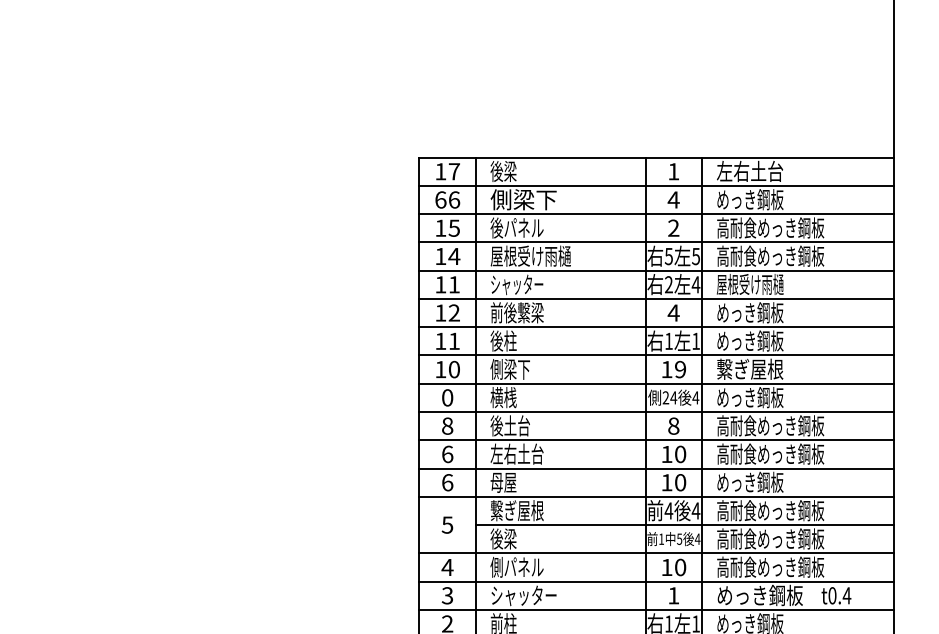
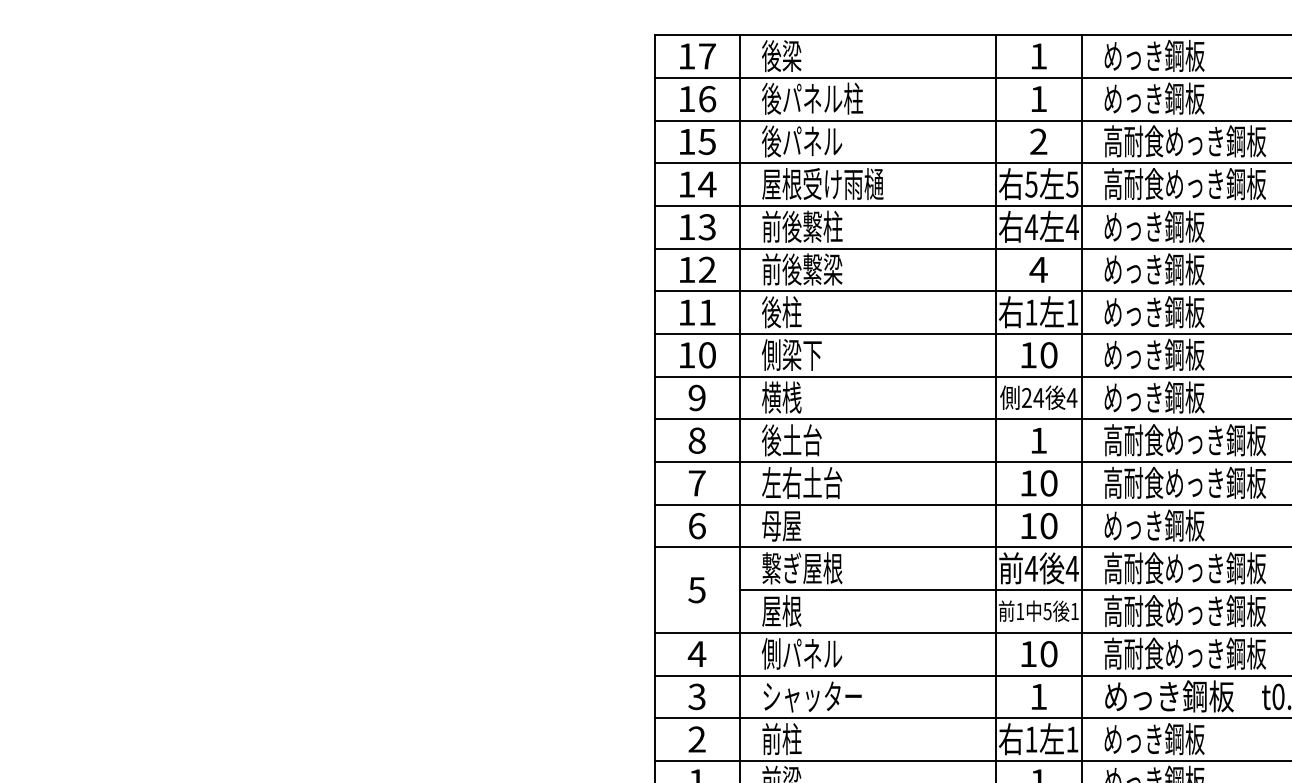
text: (750, 170) -> (1154, 54), 左右土台 -> めっき鋼板
text: (440, 199) -> (686, 98), 66 -> 16
text: (523, 199) -> (811, 98), 側梁下 -> 後パネル柱
text: (673, 199) -> (1038, 98), 4 -> 1
text: (453, 284) -> (706, 226), 11 -> 13
text: (516, 284) -> (801, 226), シャッター -> 前後繋柱
text: (668, 284) -> (1030, 226), 2 -> 4
text: (749, 284) -> (1153, 226), 屋根受け雨樋 -> めっき鋼板
text: (750, 368) -> (1154, 353), 繋ぎ屋根 -> めっき鋼板
text: (680, 369) -> (1048, 355), 19 -> 10
text: (447, 397) -> (697, 397), 0 -> 9
text: (673, 425) -> (1038, 439), 8 -> 1
text: (447, 454) -> (697, 483), 6 -> 7
text: (503, 538) -> (781, 610), 後梁 -> 屋根
text: (697, 538) -> (1074, 610), 4 -> 1

